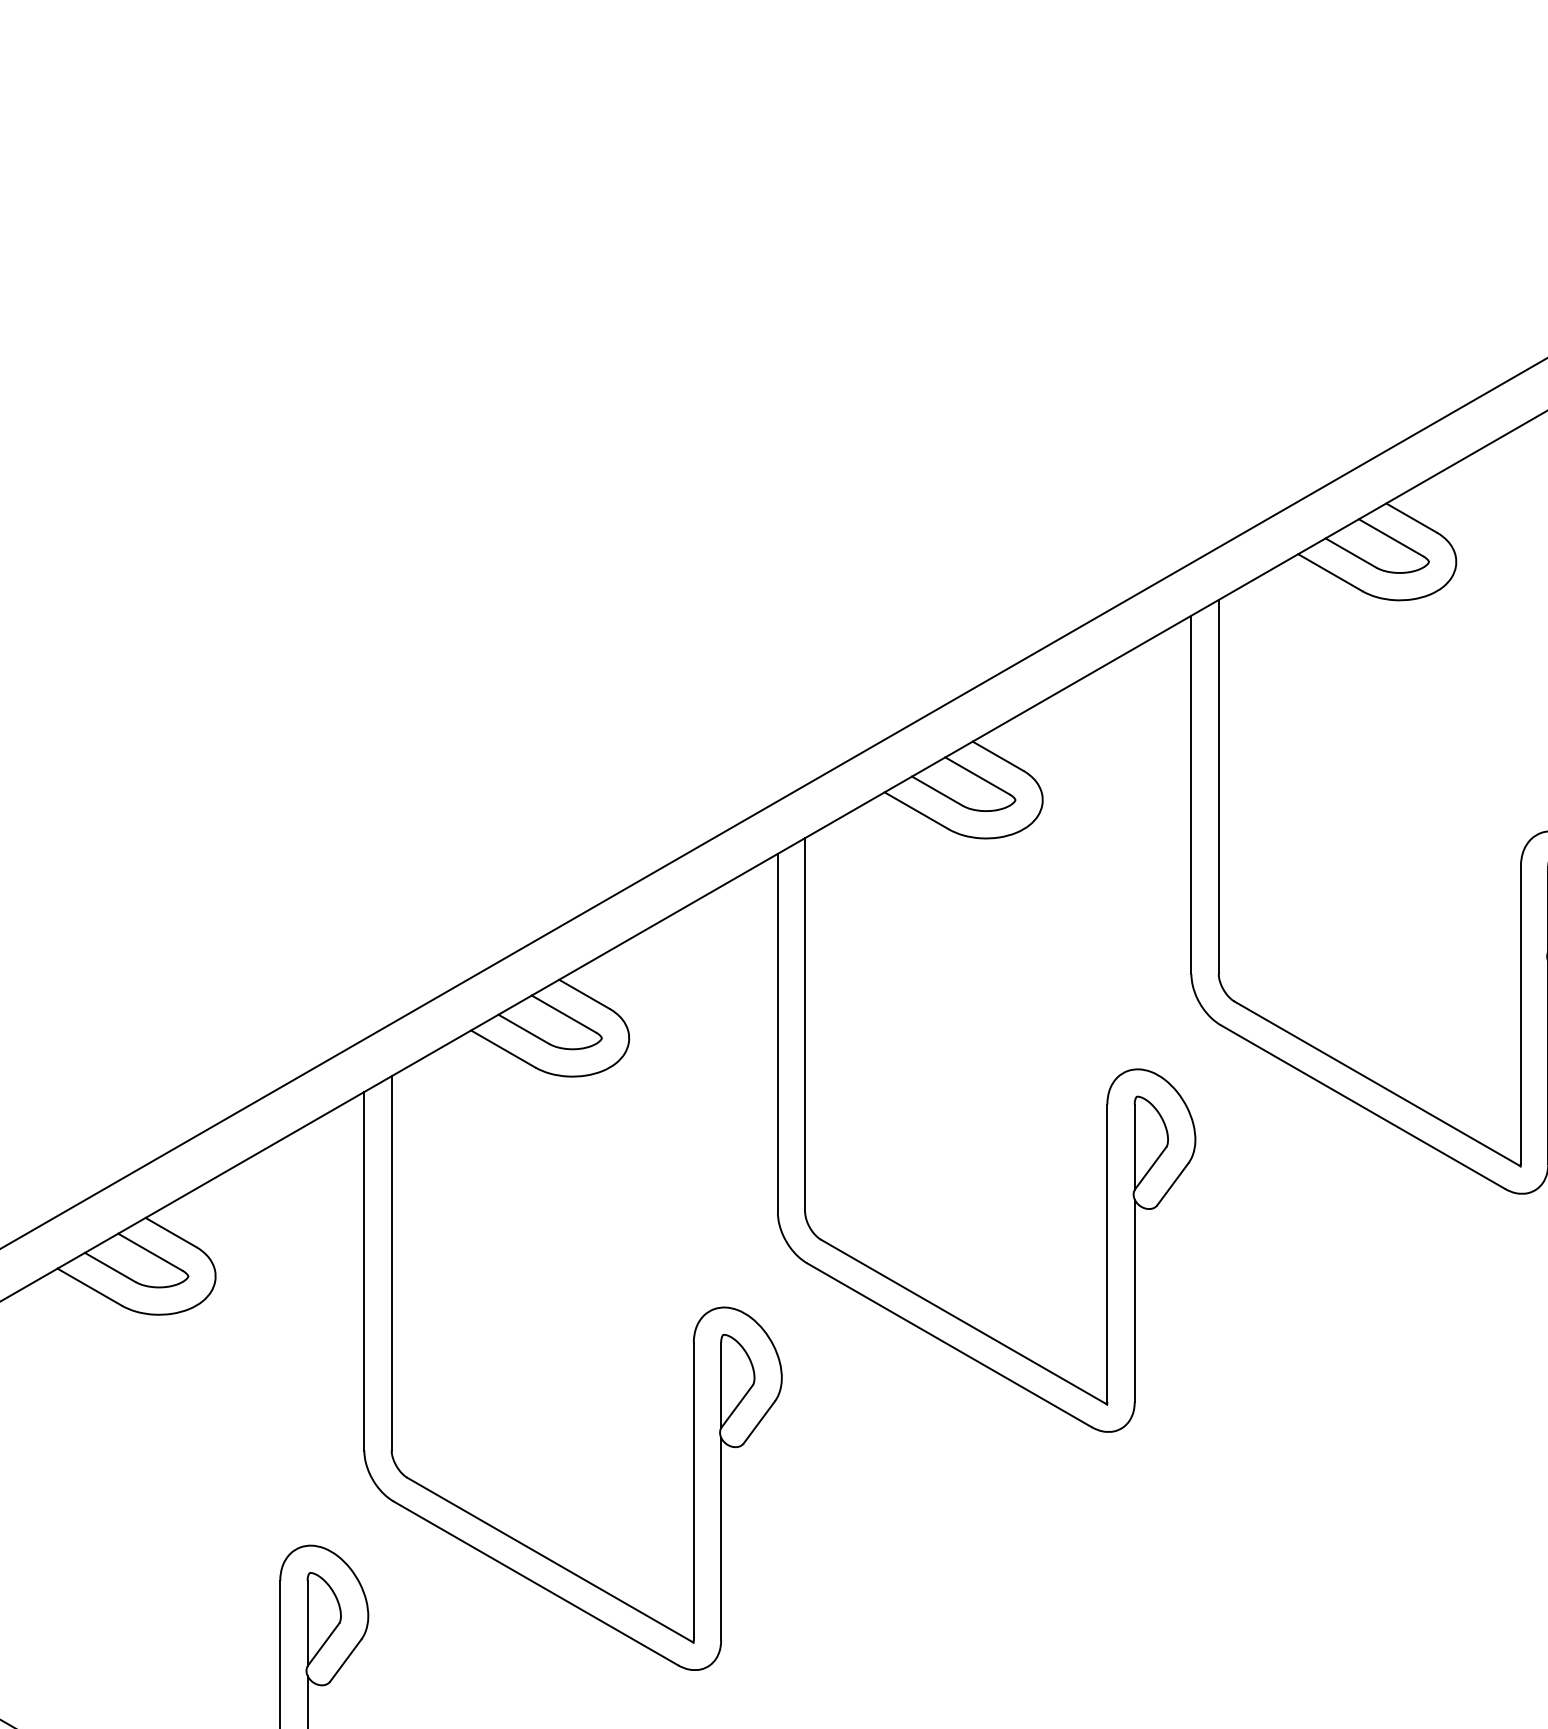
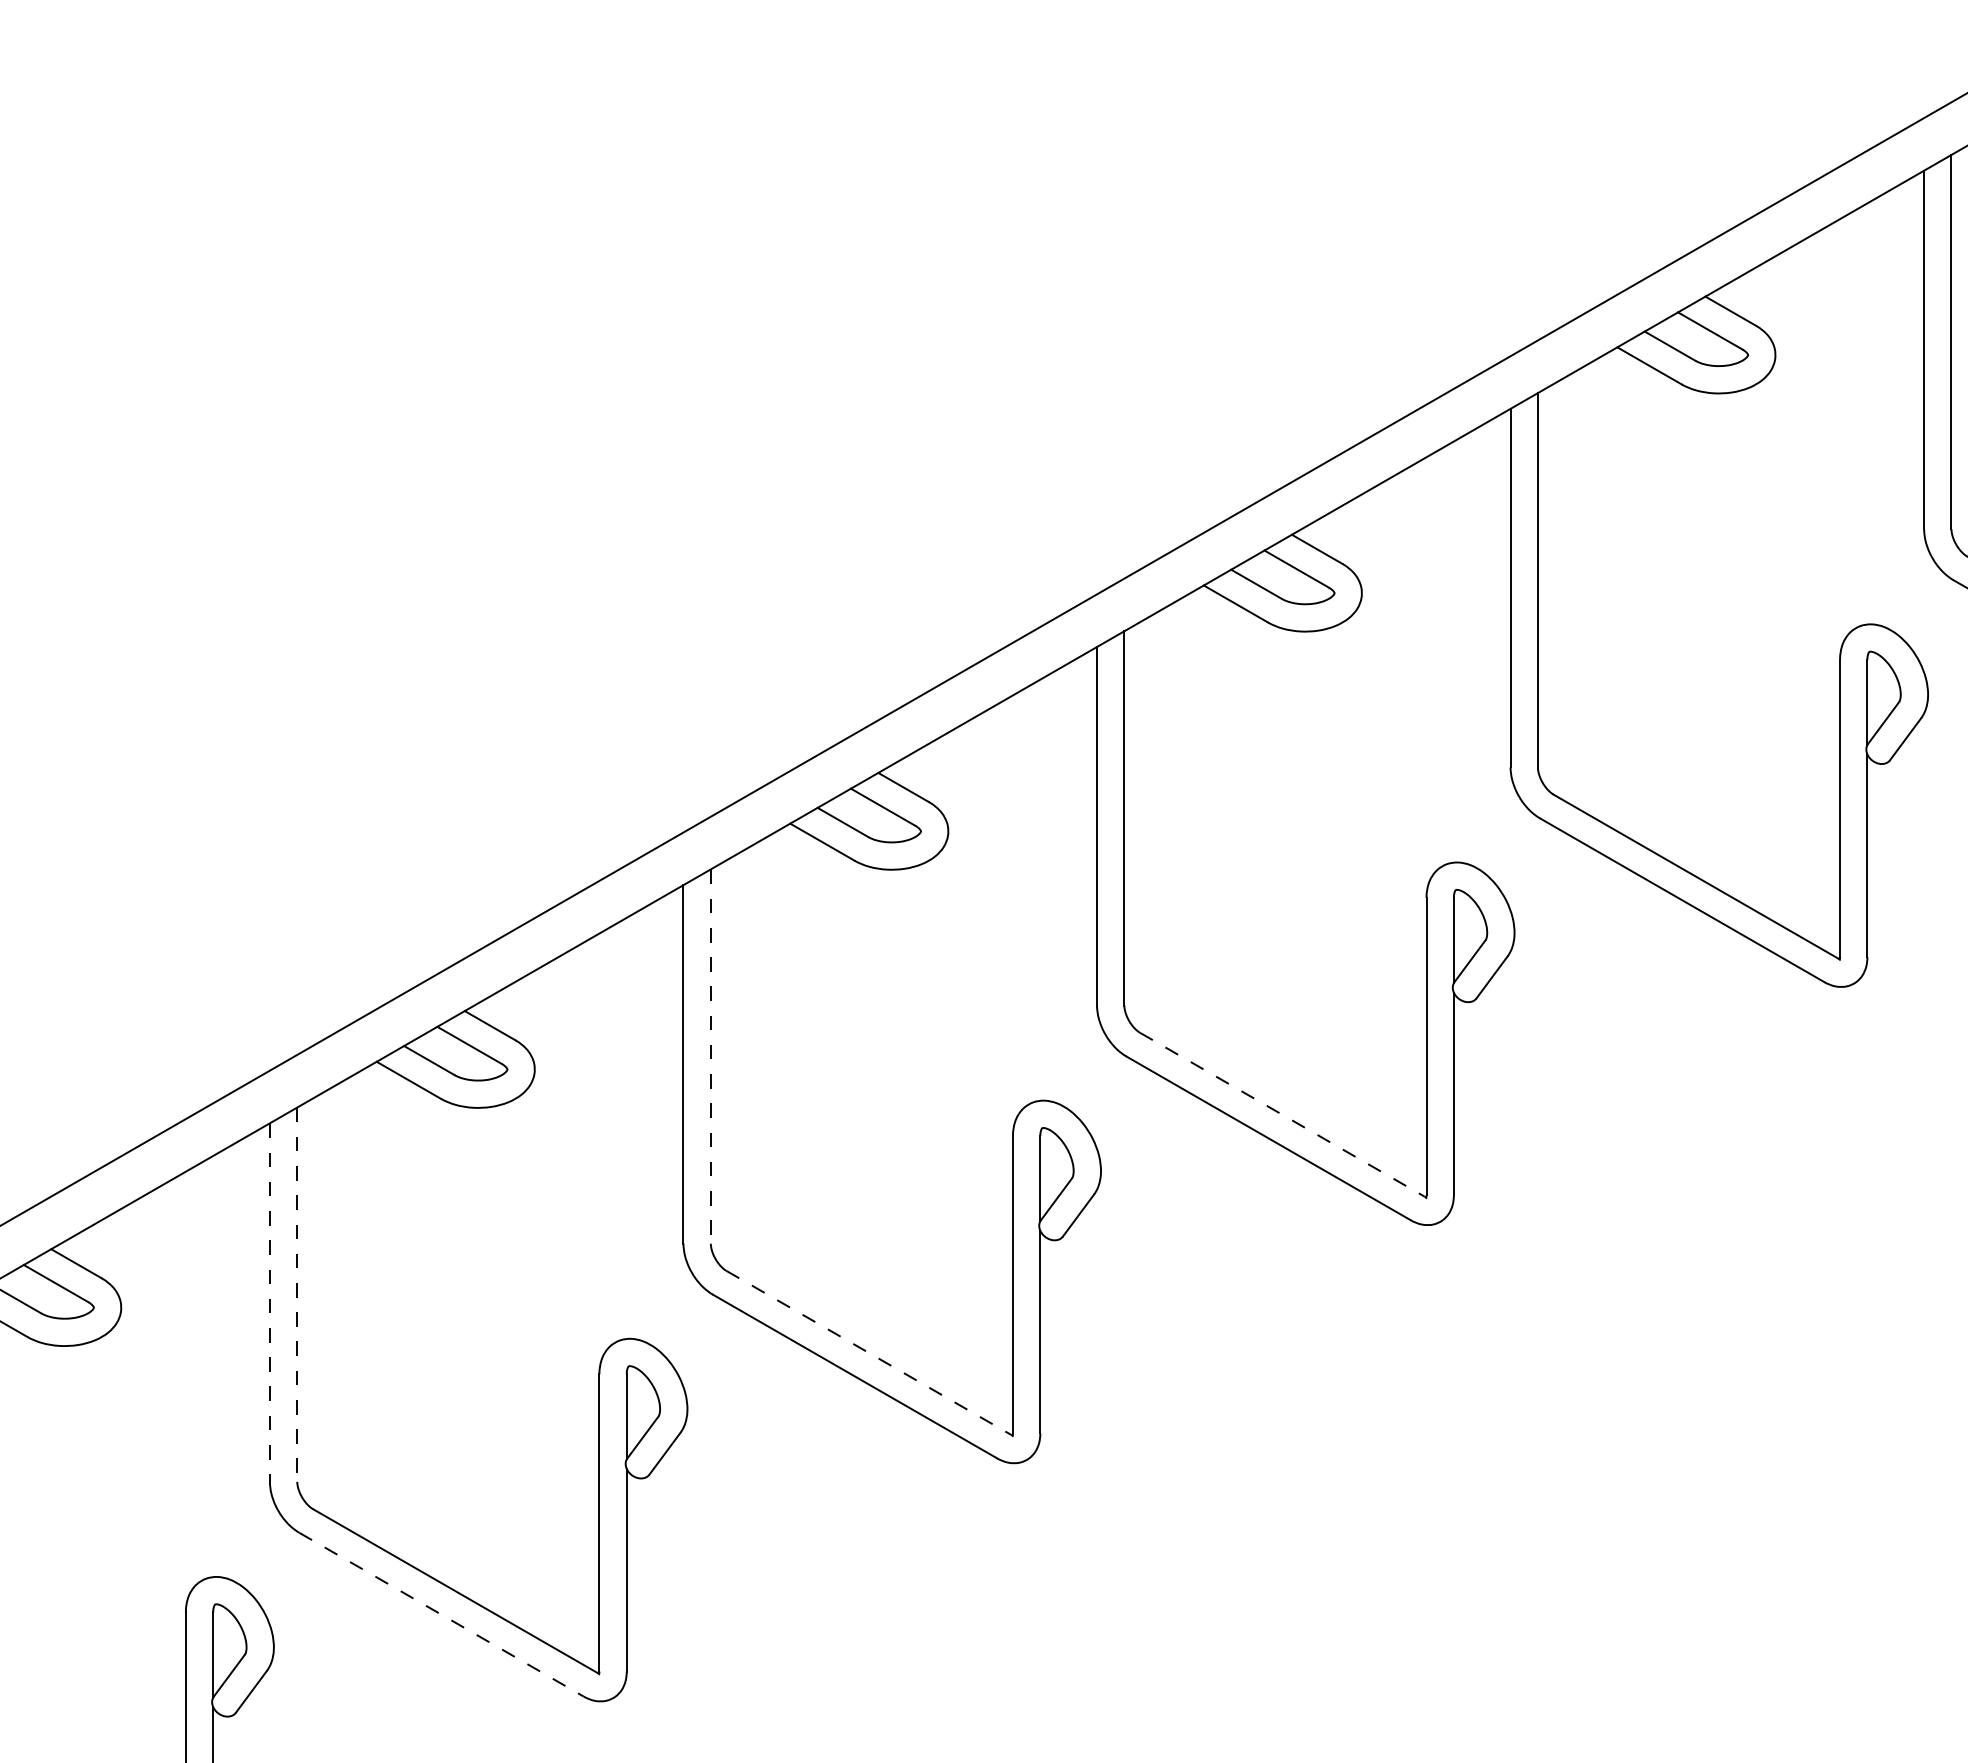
line: (804, 1026) -> (710, 1057), solid -> dashed
line: (1376, 1083) -> (1282, 1114), solid -> dashed
line: (391, 1264) -> (297, 1295), solid -> dashed
line: (363, 1272) -> (269, 1303), solid -> dashed
line: (963, 1322) -> (869, 1353), solid -> dashed
line: (535, 1583) -> (441, 1614), solid -> dashed

